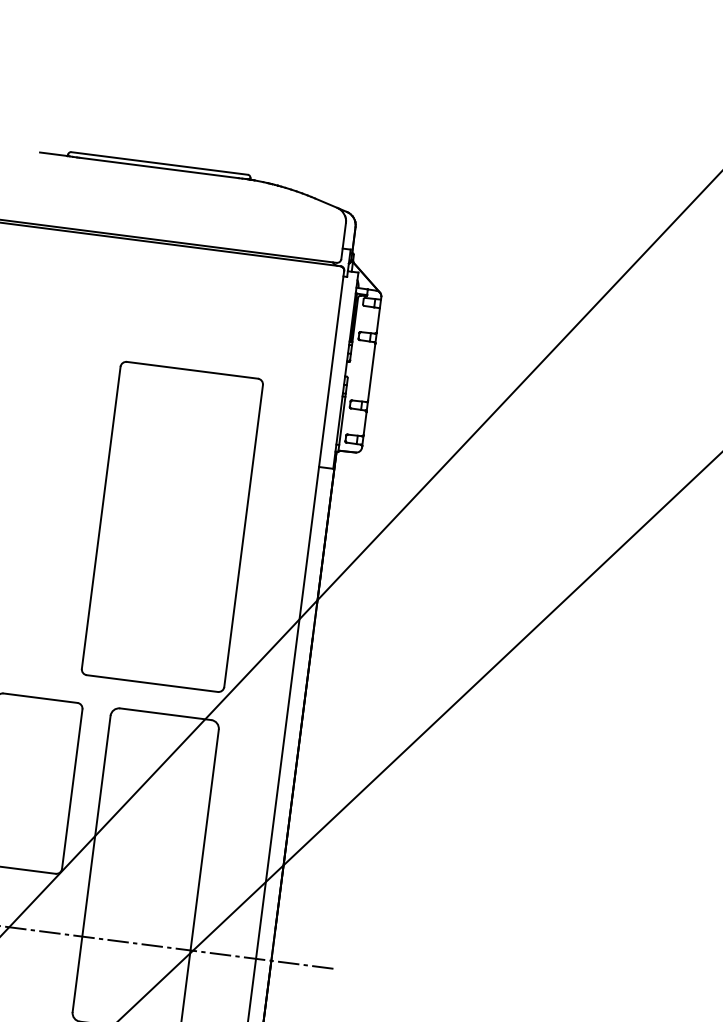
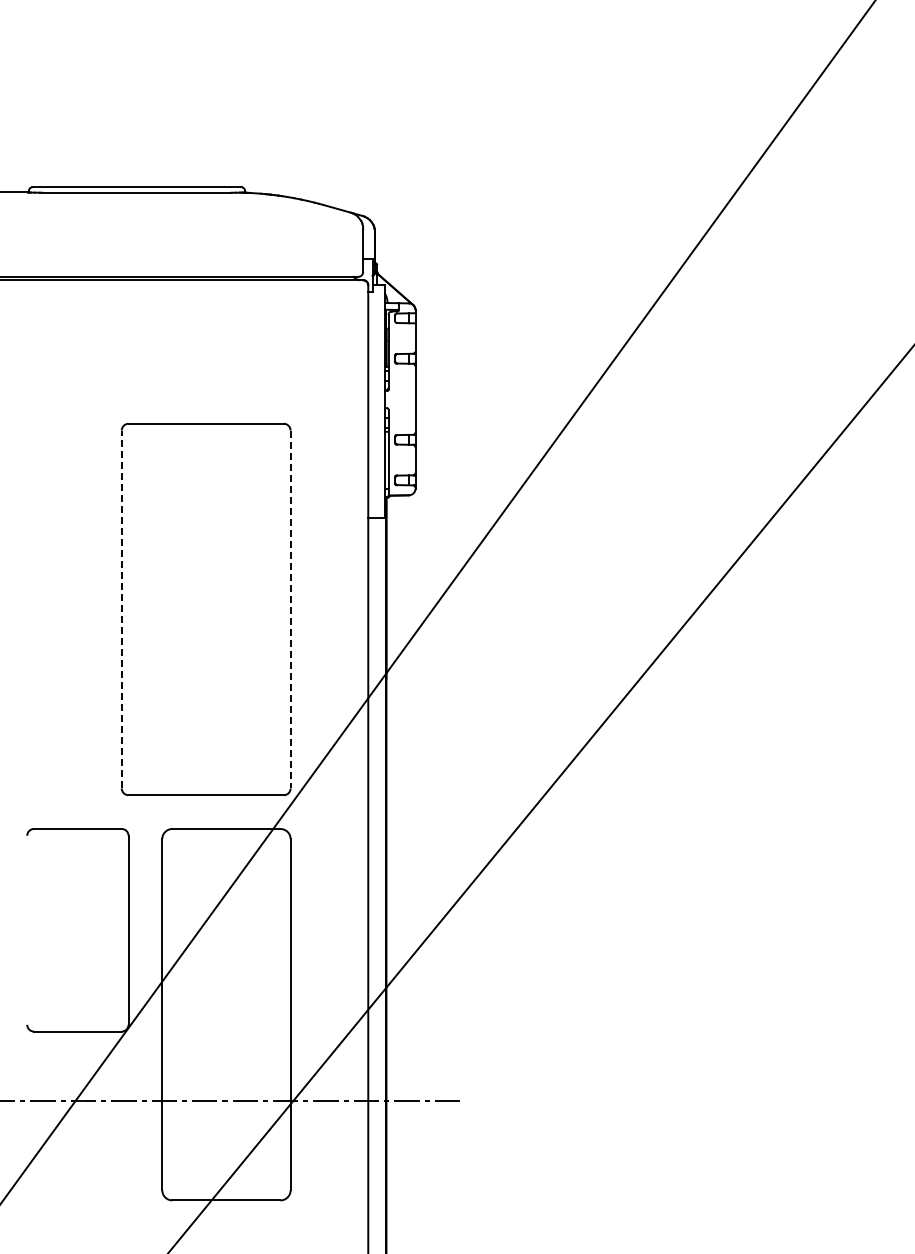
line: (100, 517) -> (121, 609), solid -> dashed
line: (243, 536) -> (290, 609), solid -> dashed

